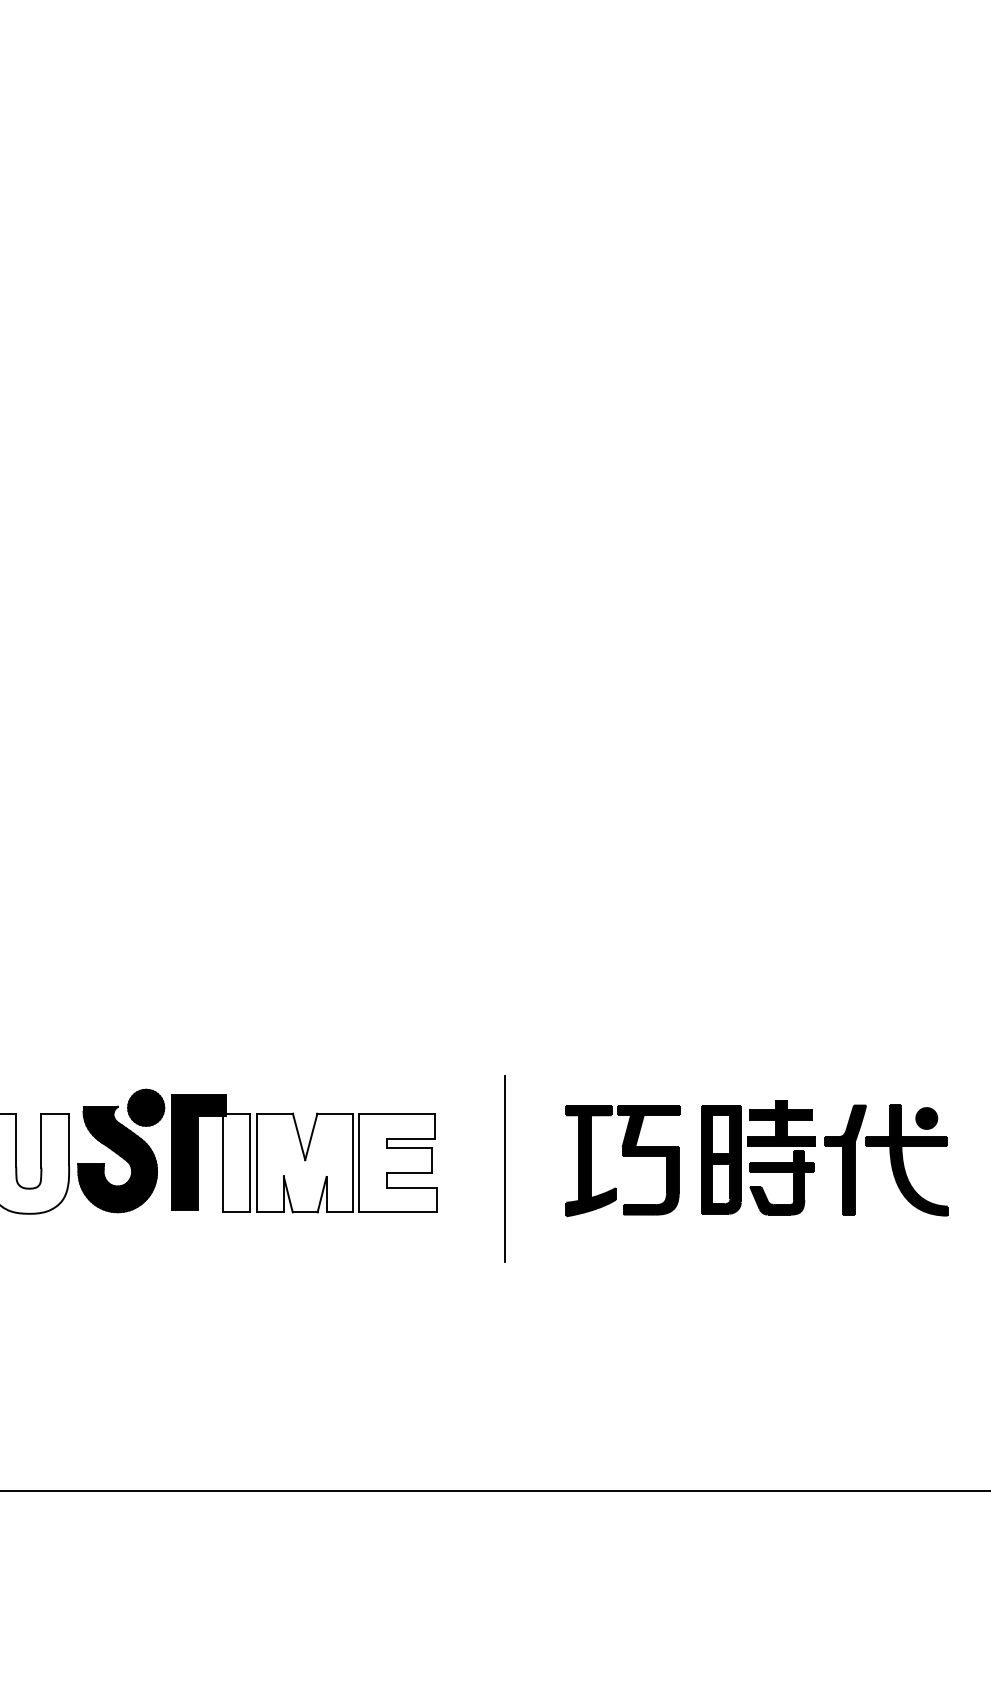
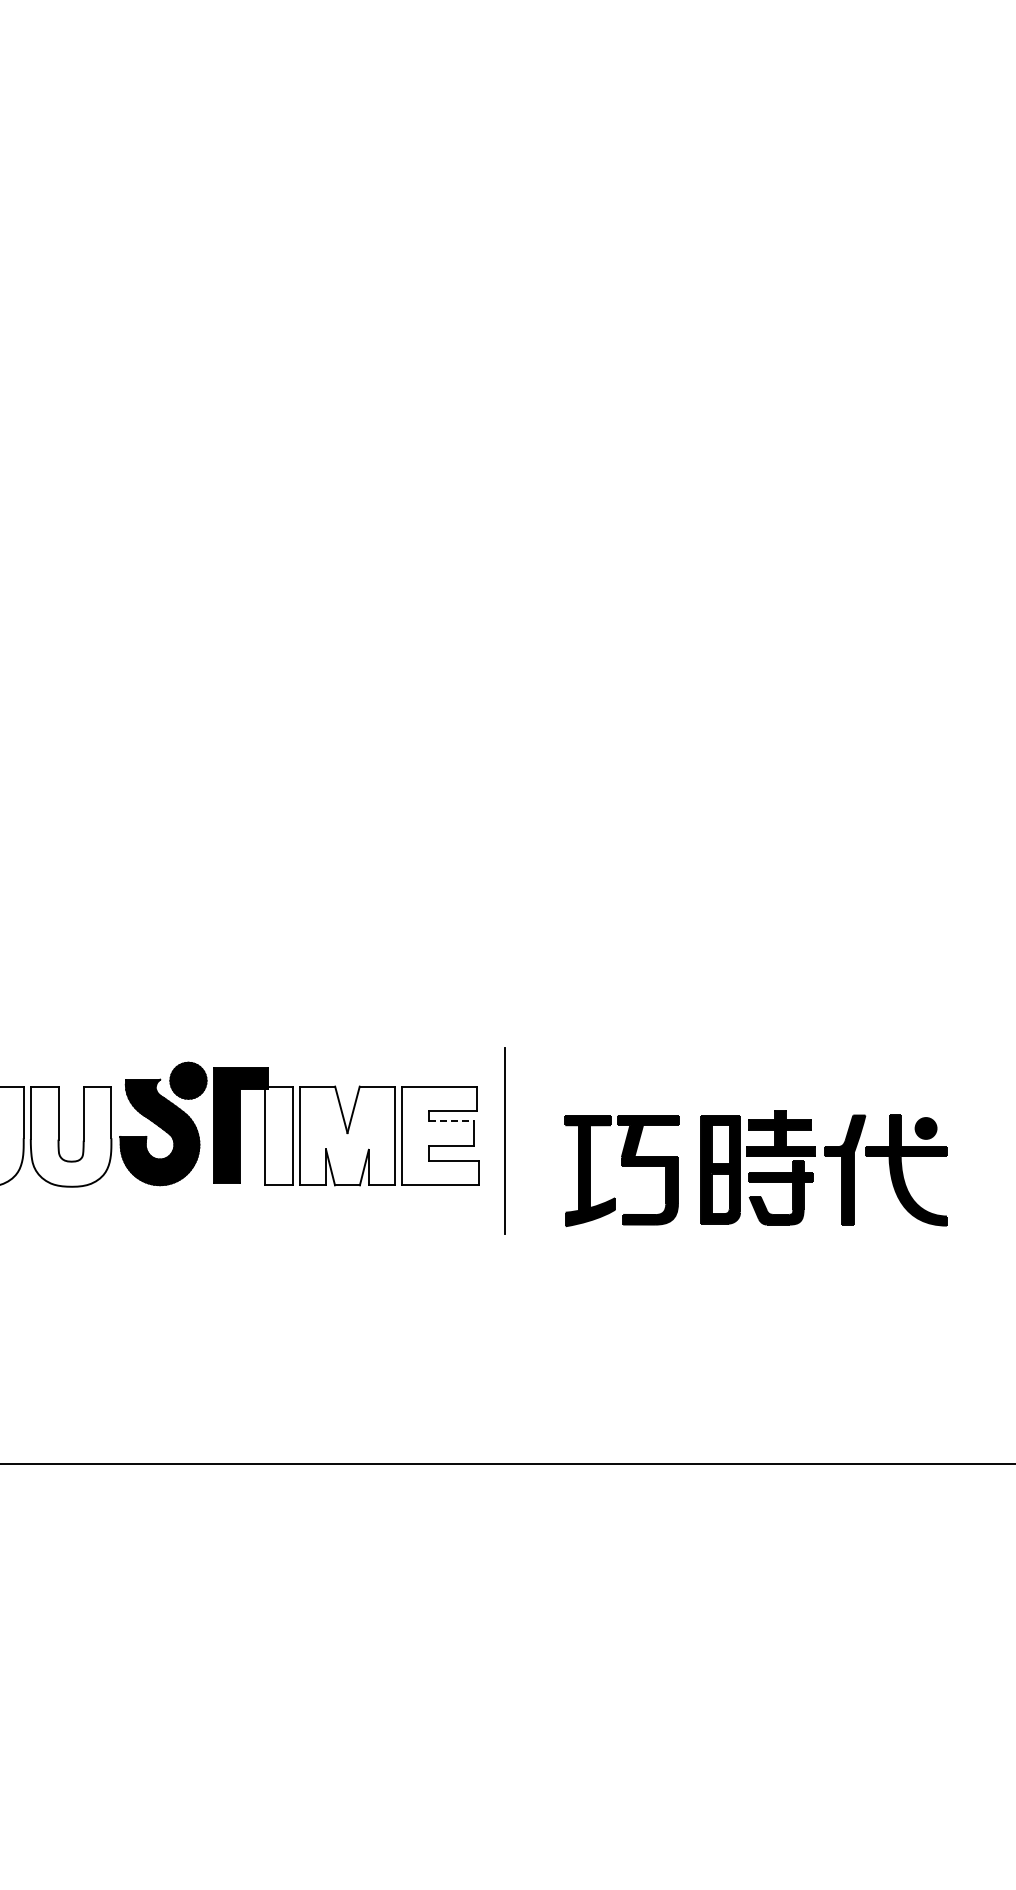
line: (410, 1148) -> (452, 1121), solid -> dashed
part: (756, 1158) -> (755, 1168), moved
line: (504, 1168) -> (504, 1140), moved

